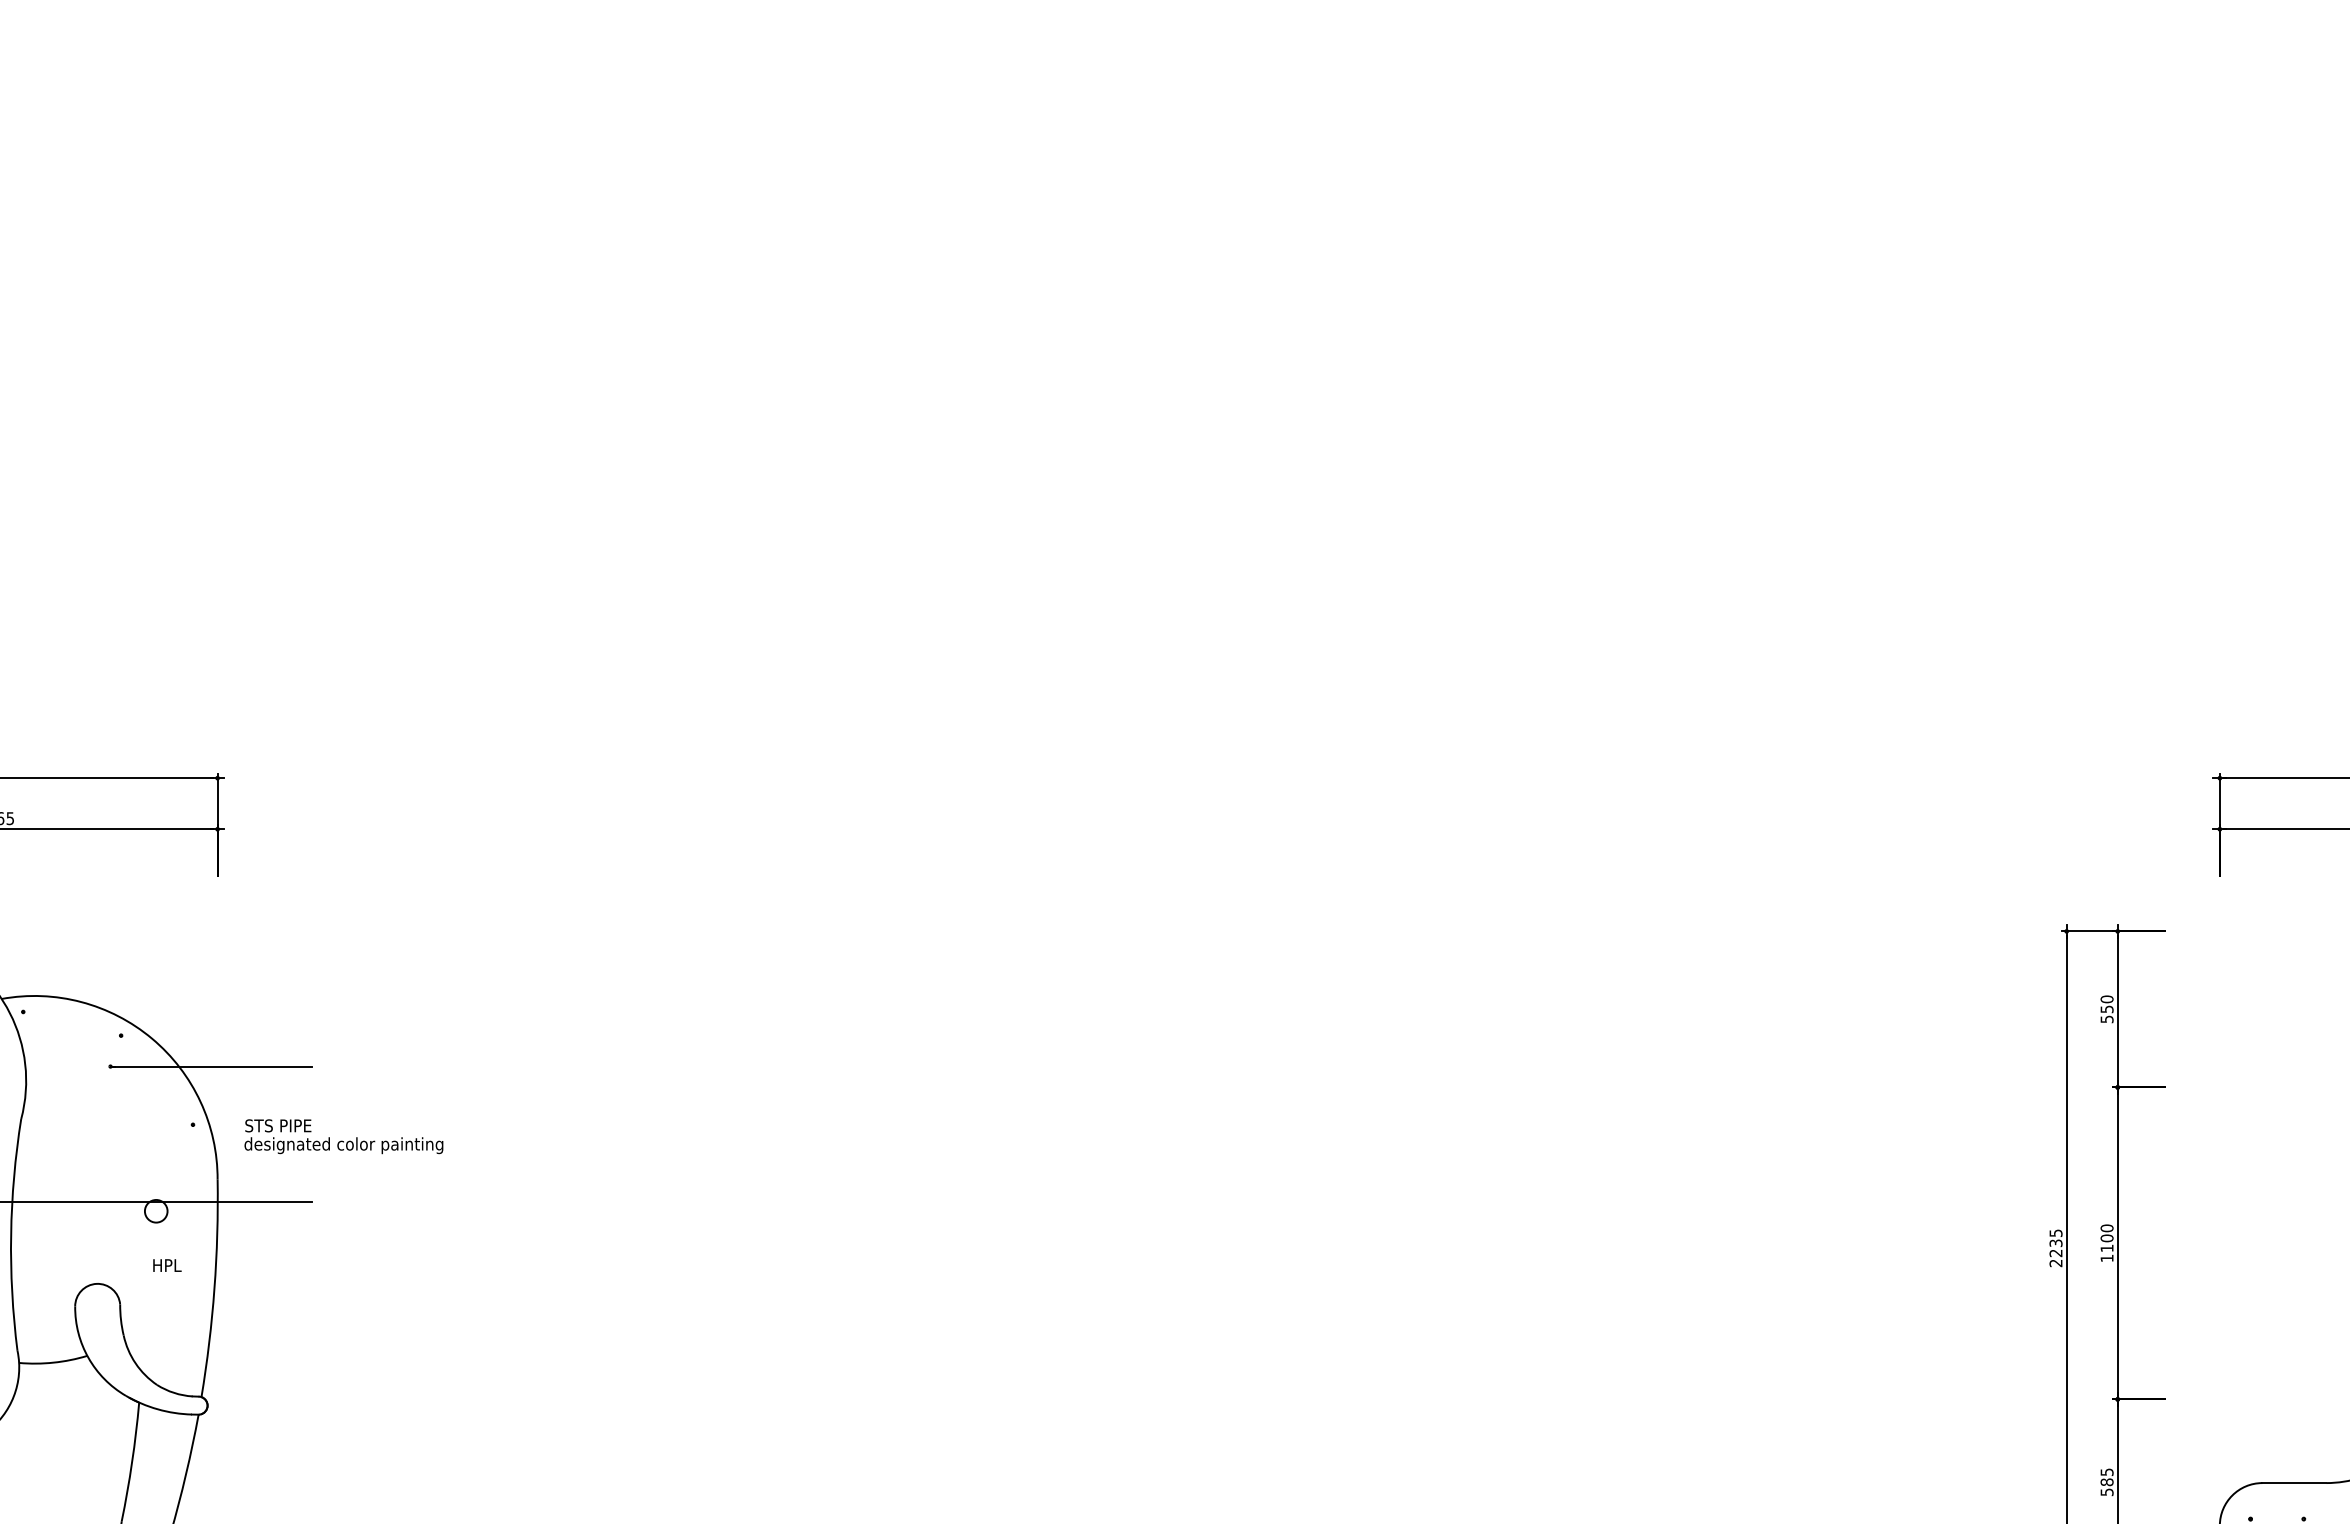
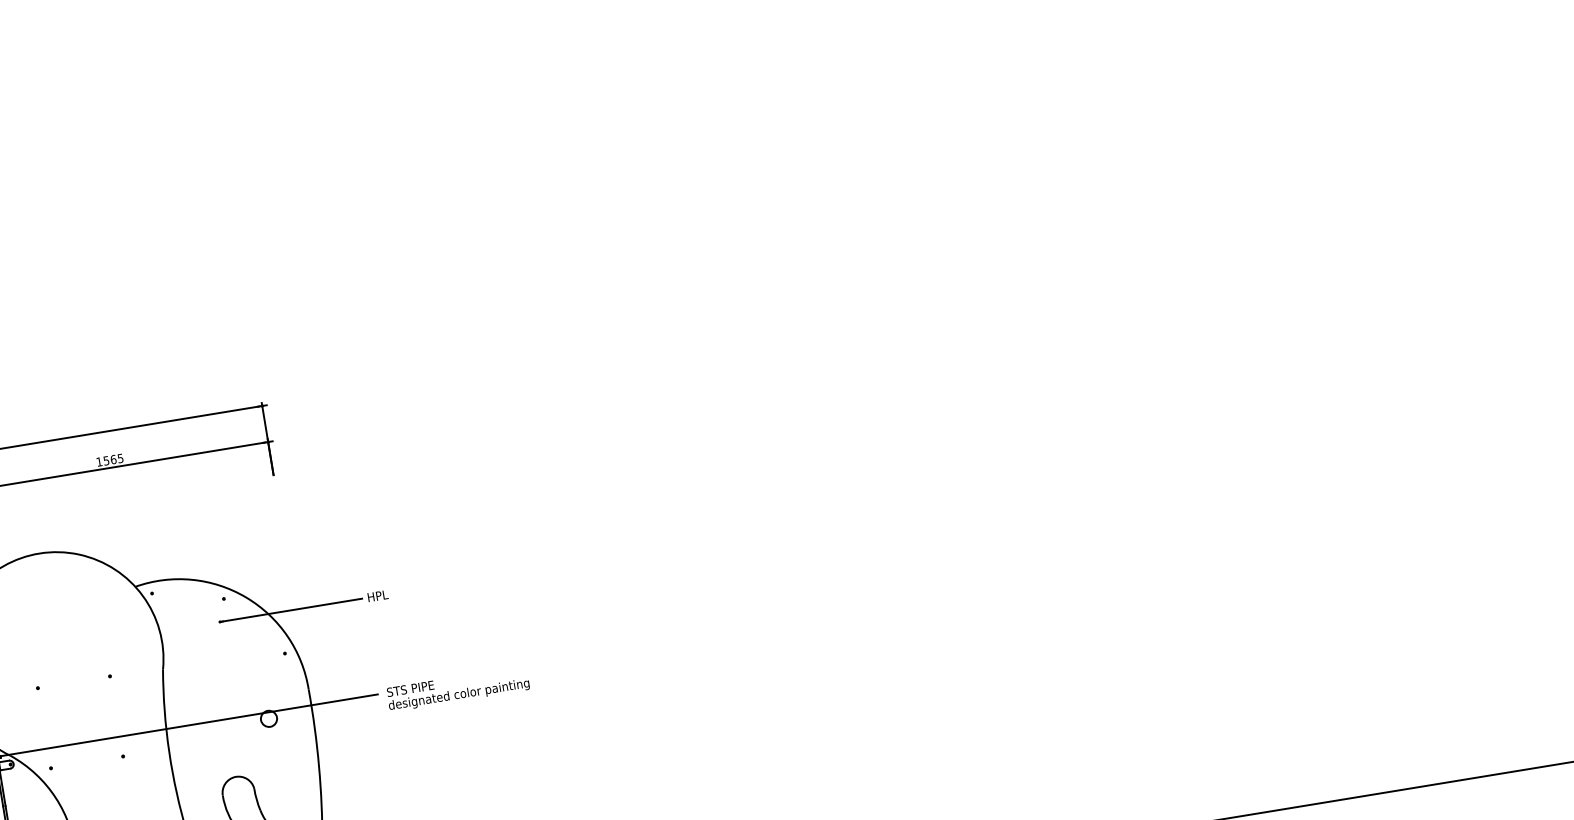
text: (343, 1136) -> (457, 688), moved
text: (167, 1265) -> (378, 596), moved

